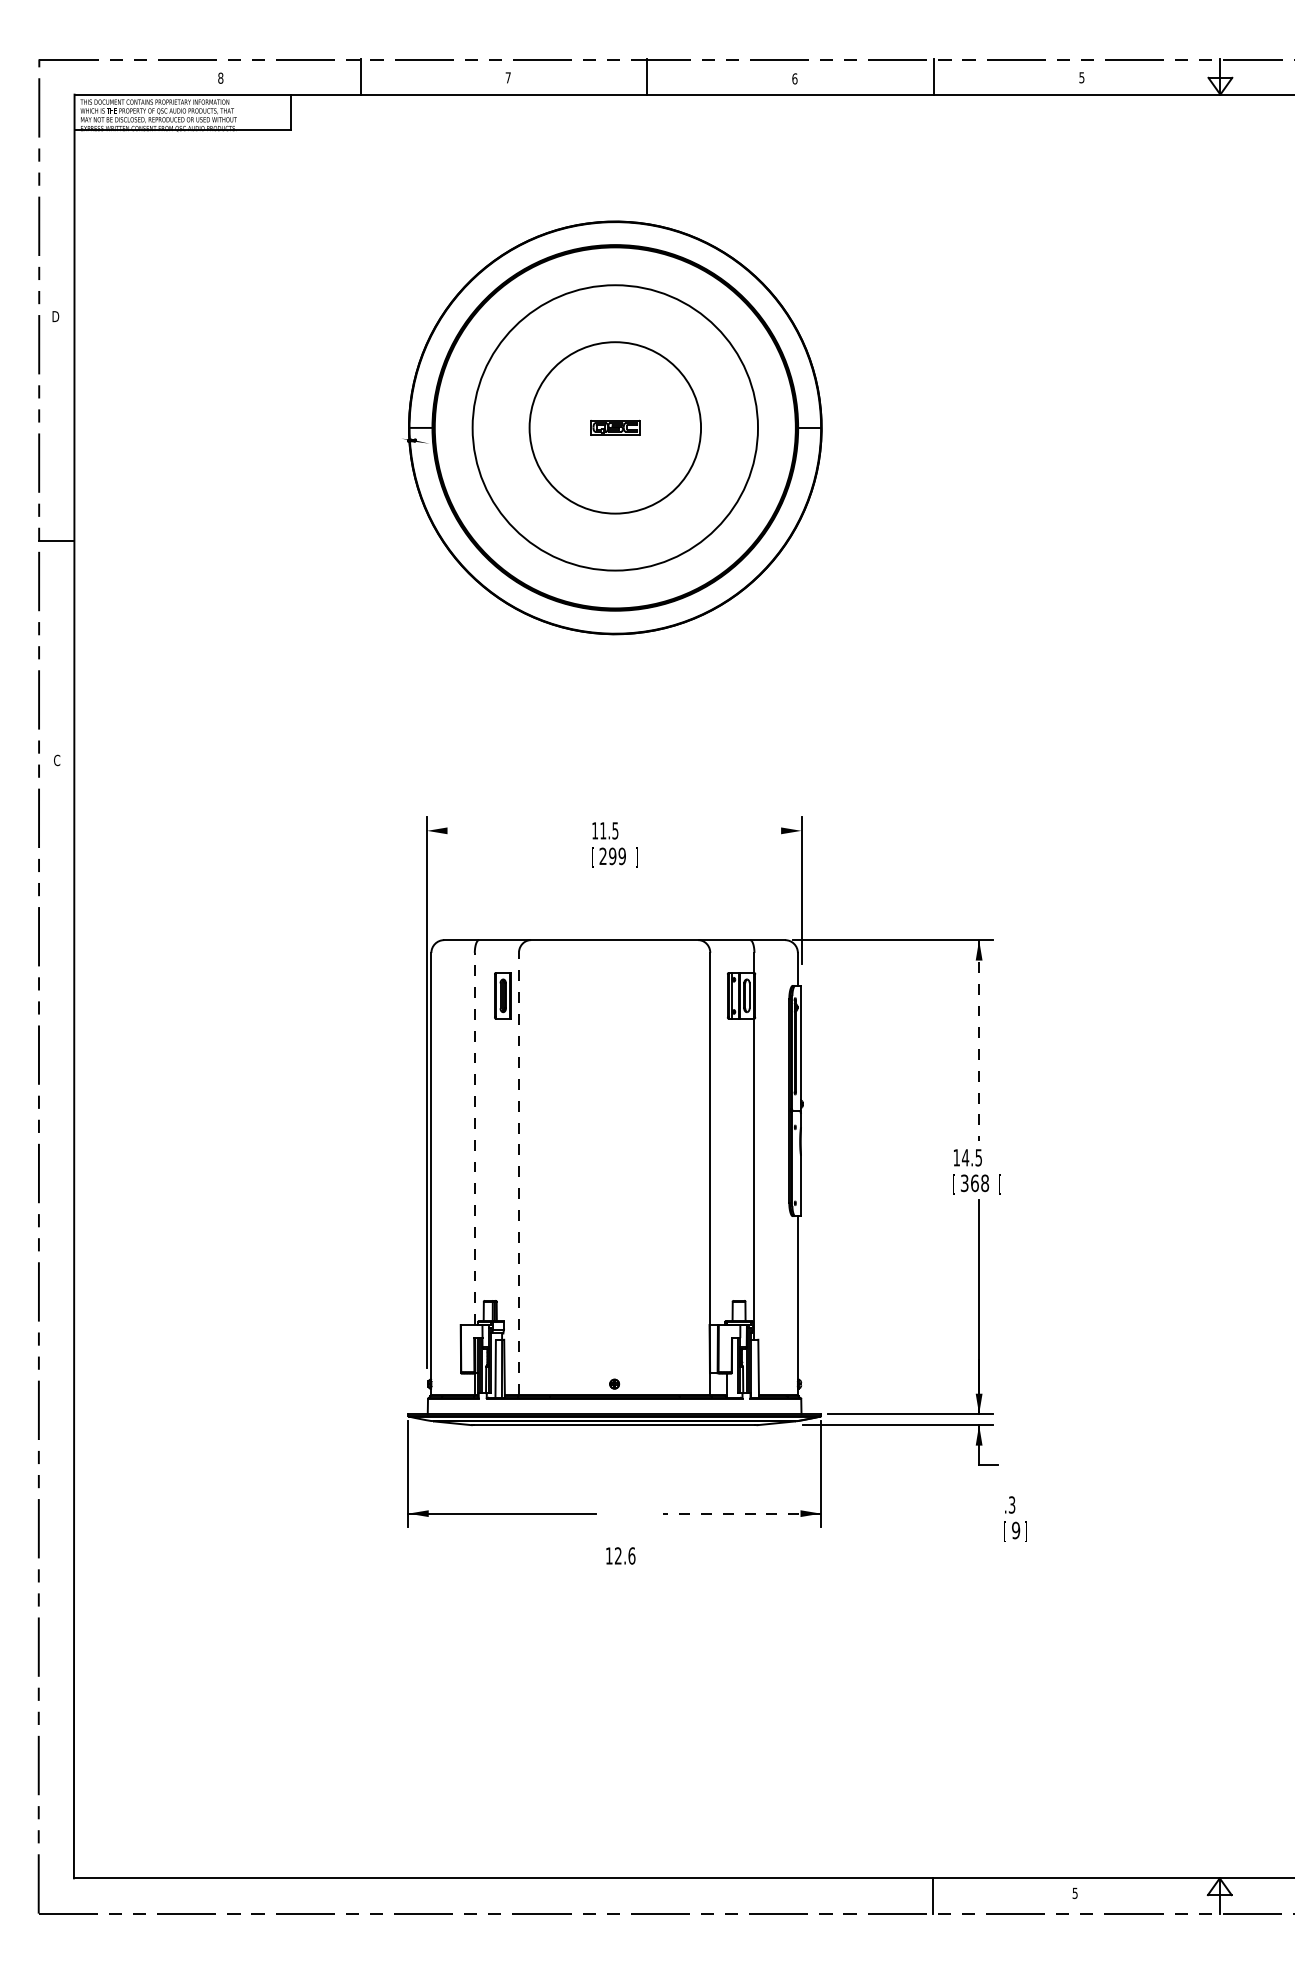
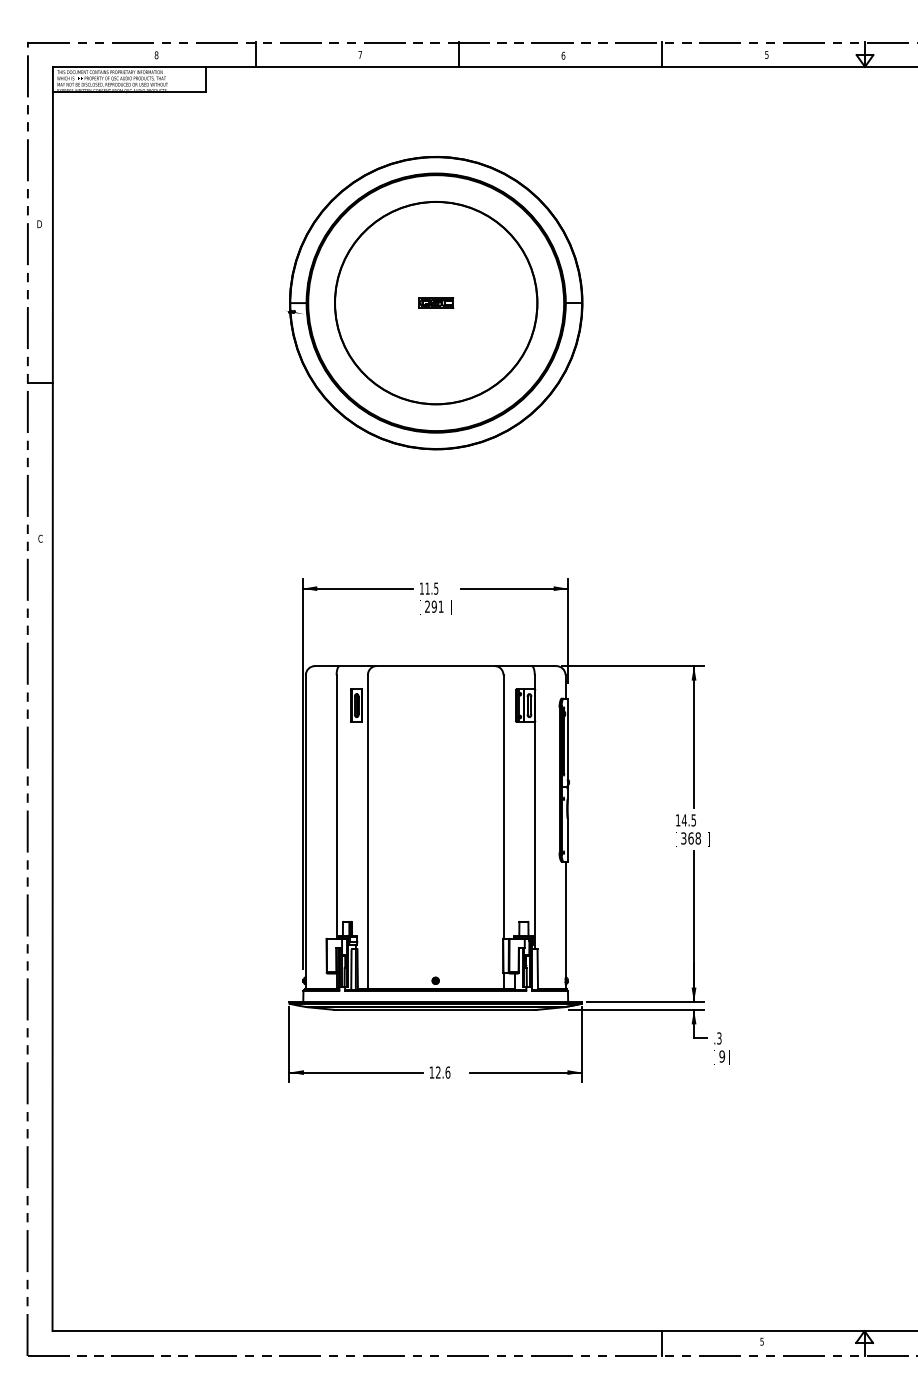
circle: (614, 427) -> (435, 302), size x1.67
line: (504, 830) -> (357, 588), added
line: (725, 830) -> (514, 588), added
text: (621, 855) -> (440, 606), 299 -> 291
line: (979, 1040) -> (694, 737), dashed -> solid
line: (474, 1139) -> (336, 807), dashed -> solid
line: (518, 1173) -> (367, 831), dashed -> solid
text: (999, 1184) -> (708, 839), [ -> ]
line: (742, 1513) -> (526, 1072), dashed -> solid
text: (1015, 1519) -> (721, 1048), moved
text: (619, 1555) -> (439, 1072), moved

